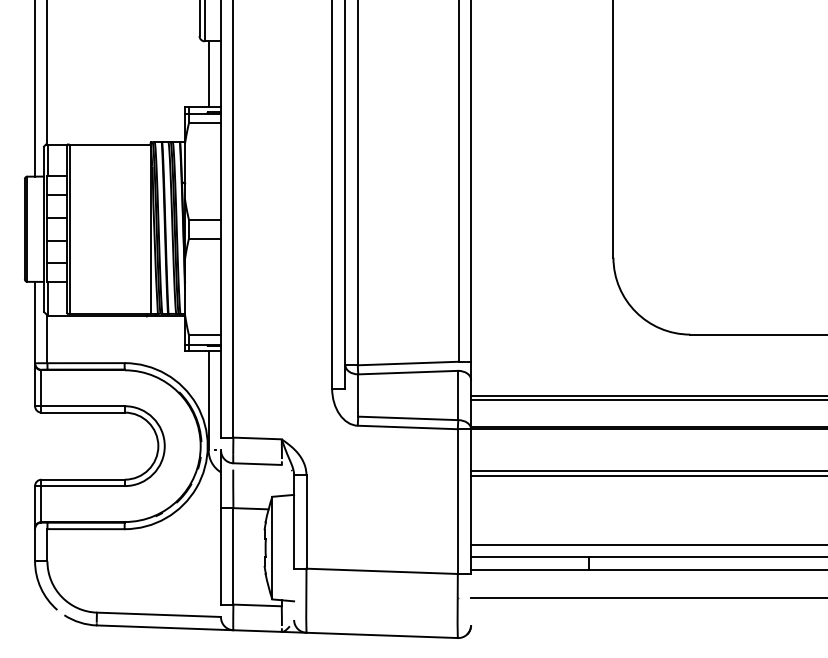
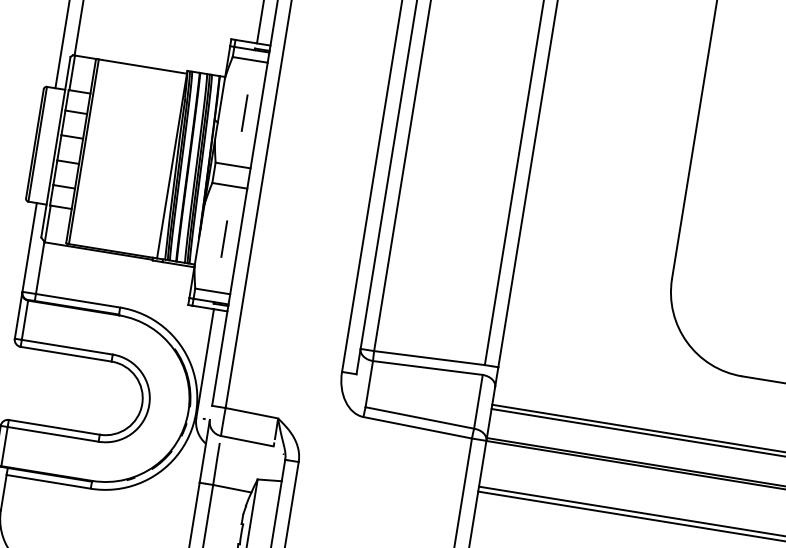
line: (207, 171) -> (244, 113), added
line: (207, 286) -> (224, 238), added

